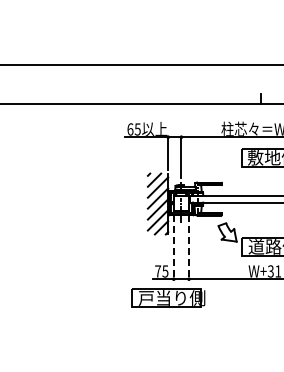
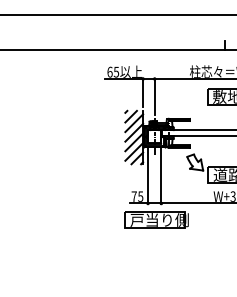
line: (173, 247) -> (147, 175), dashed -> solid
line: (189, 247) -> (161, 175), dashed -> solid
part: (168, 297) -> (156, 219), moved

